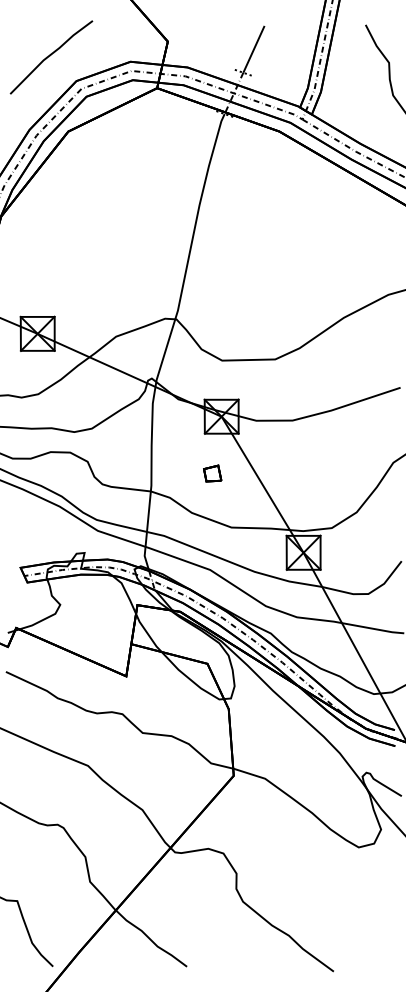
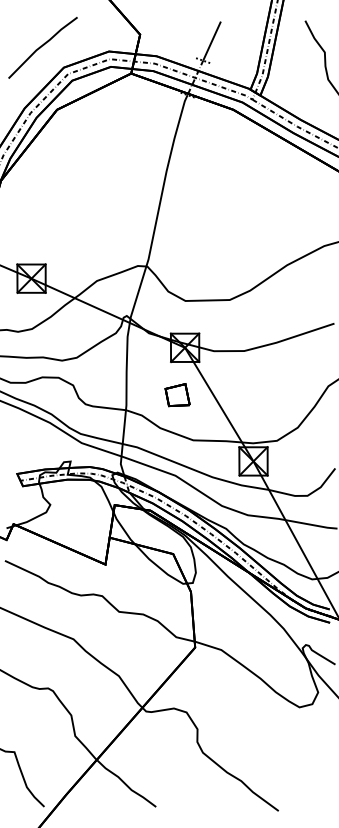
part: (212, 473) -> (177, 395), size x1.67

